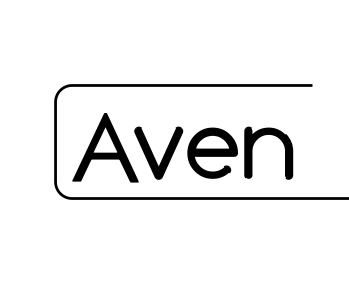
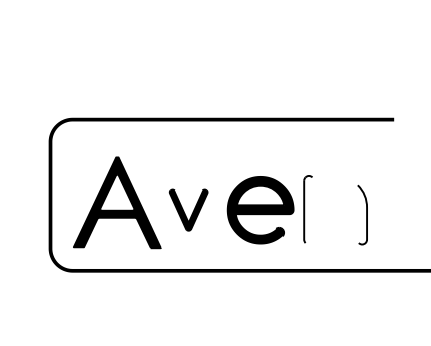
part: (158, 152) -> (188, 209), size x0.6
fill: (268, 152) -> (335, 209), removed

